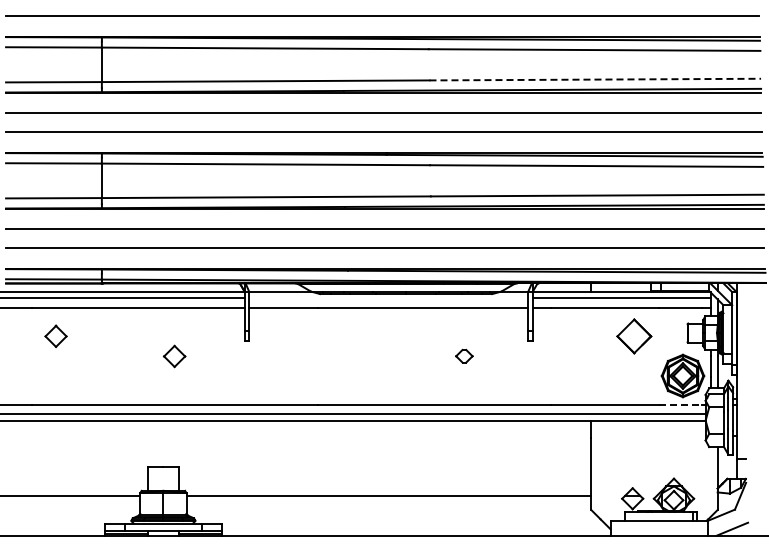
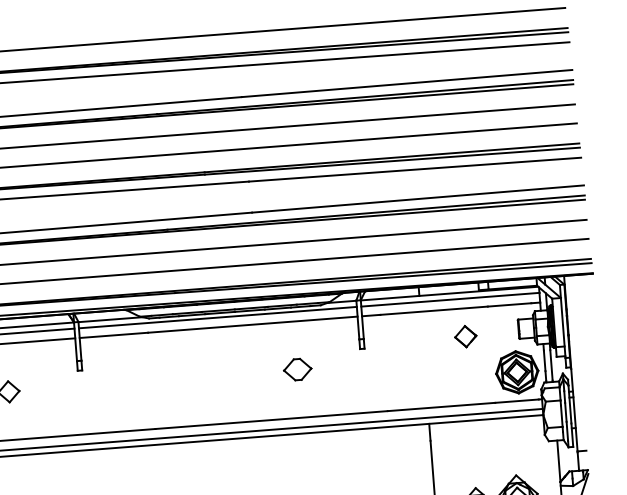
line: (595, 79) -> (407, 83), dashed -> solid
line: (388, 298) -> (217, 317), added
part: (634, 336) -> (465, 336), size x0.62
part: (464, 355) -> (297, 368), size x1.67
line: (680, 404) -> (516, 400), dashed -> solid

